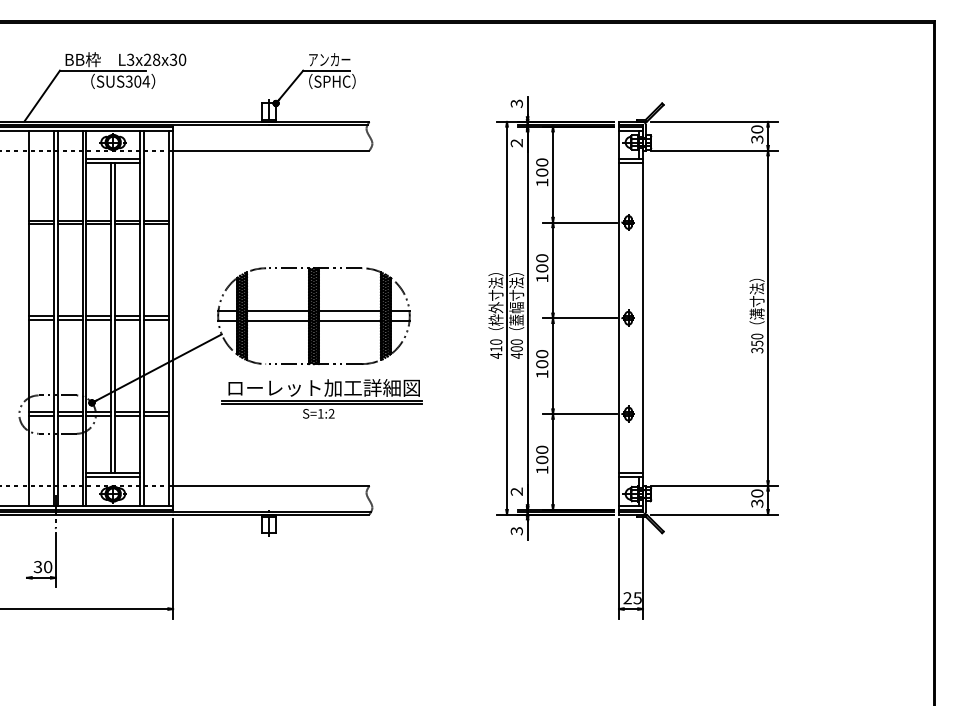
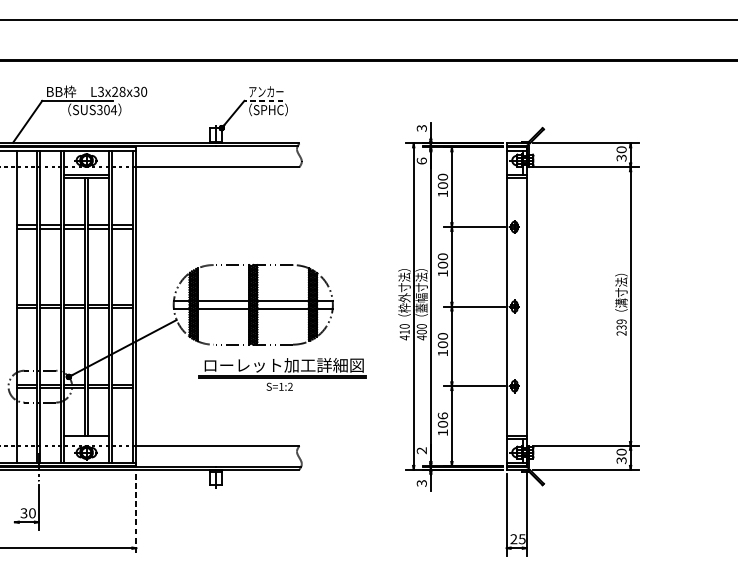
line: (326, 70) -> (263, 100), solid -> dashed
text: (516, 142) -> (421, 160), 2 -> 6
text: (757, 343) -> (621, 327), 350 -> 239
part: (321, 398) -> (281, 374), moved
text: (542, 449) -> (443, 415), 100 -> 106
line: (113, 477) -> (86, 438), removed
line: (173, 569) -> (136, 515), solid -> dashed

